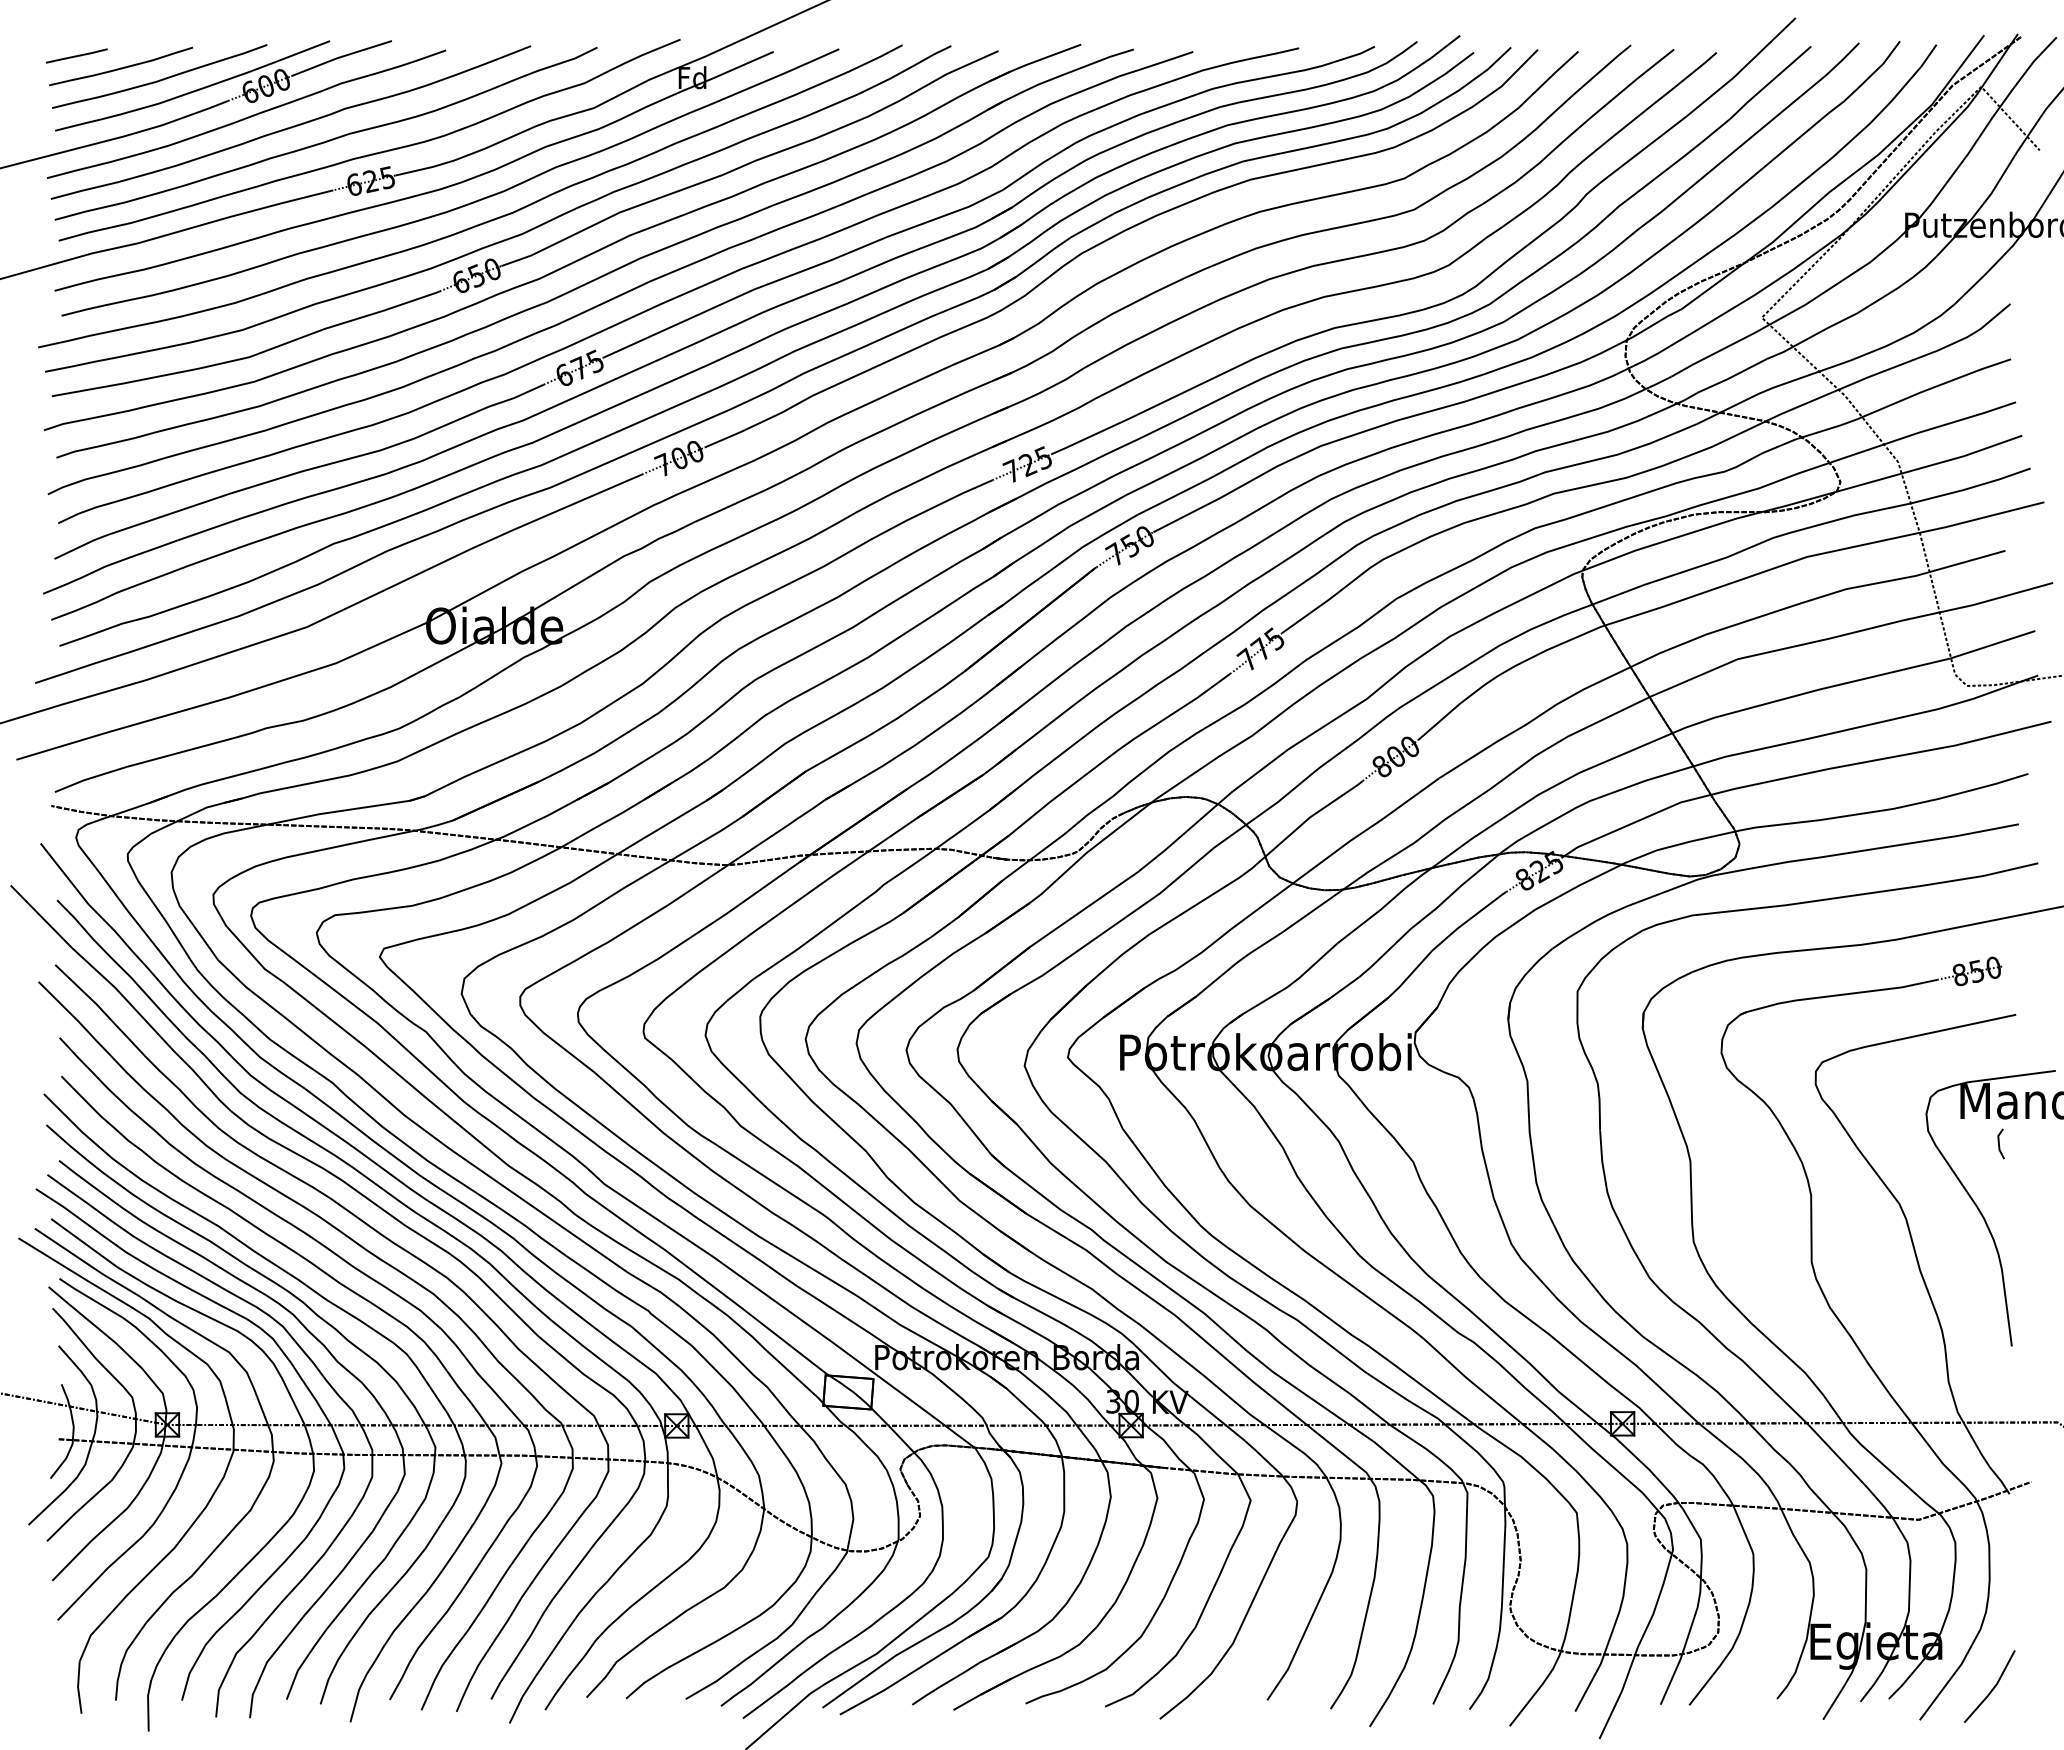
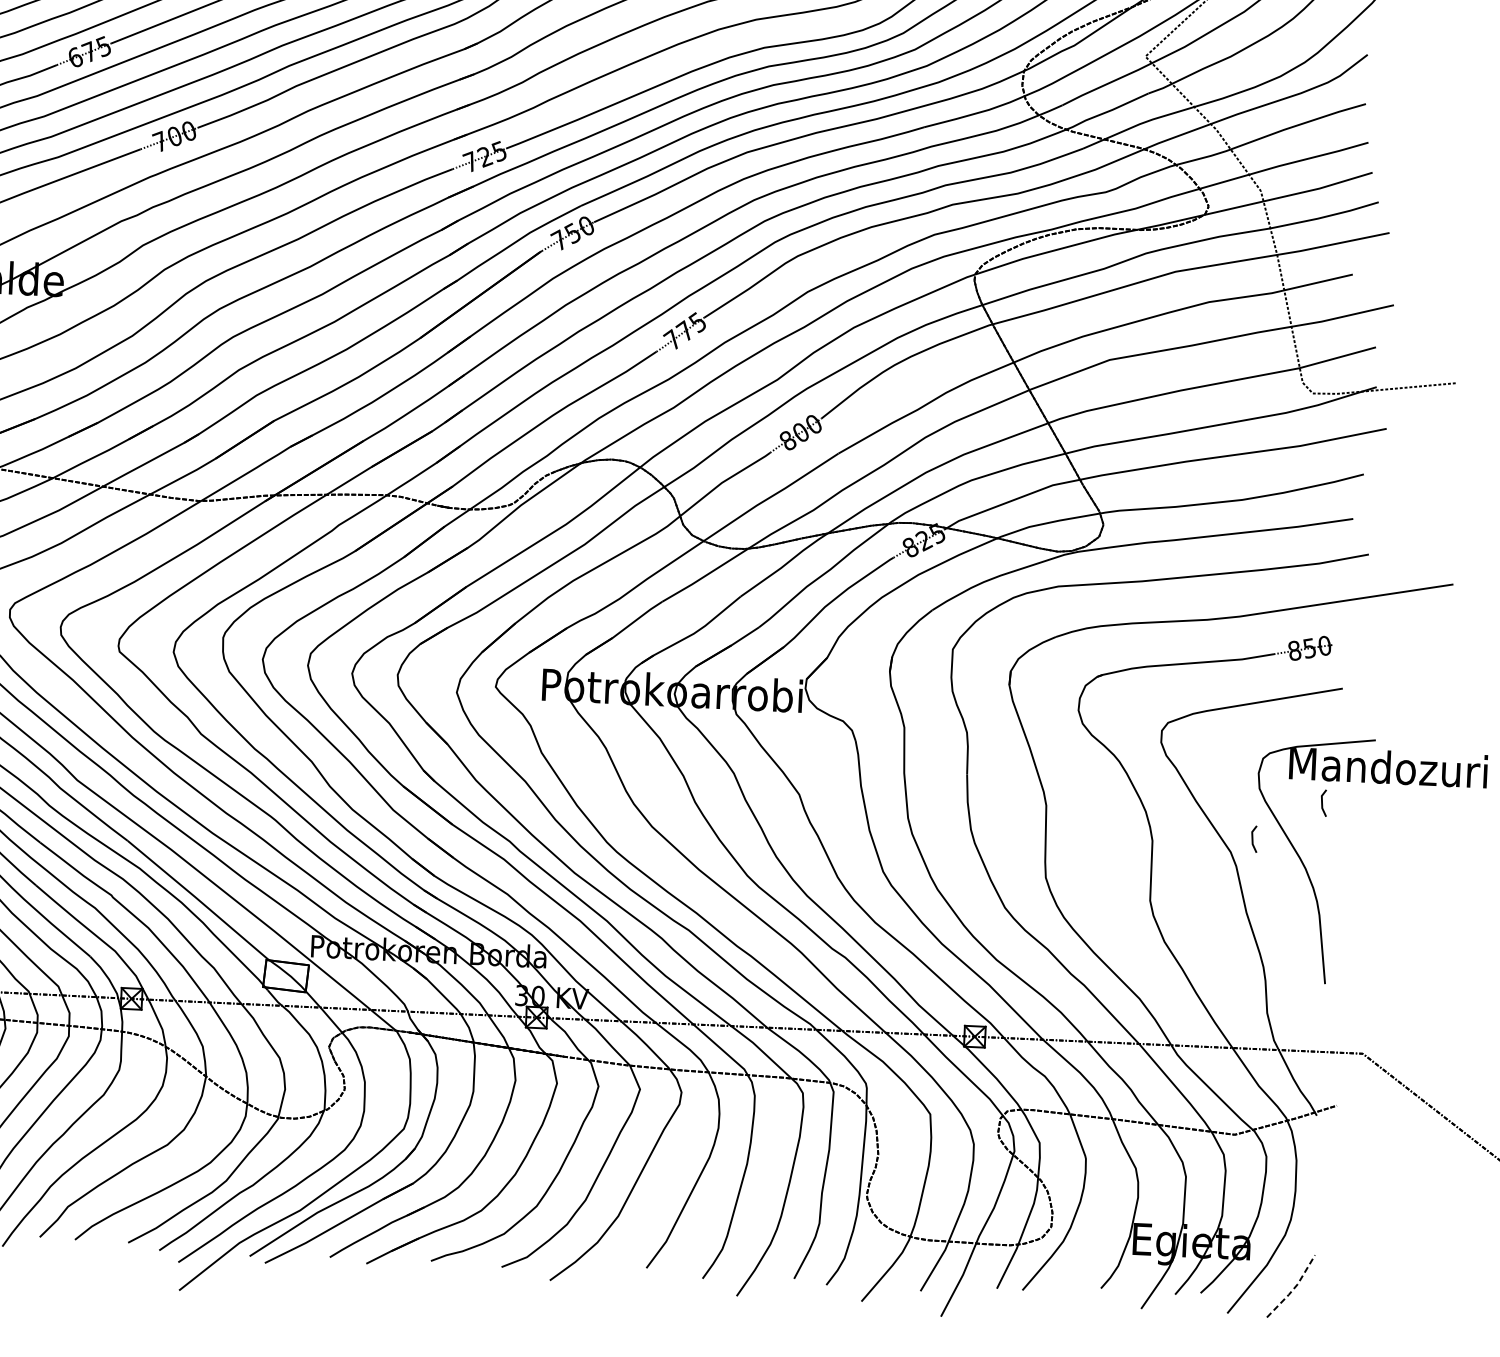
line: (1923, 1187) -> (1252, 838), added
line: (1992, 1689) -> (1293, 1289), solid -> dashed

